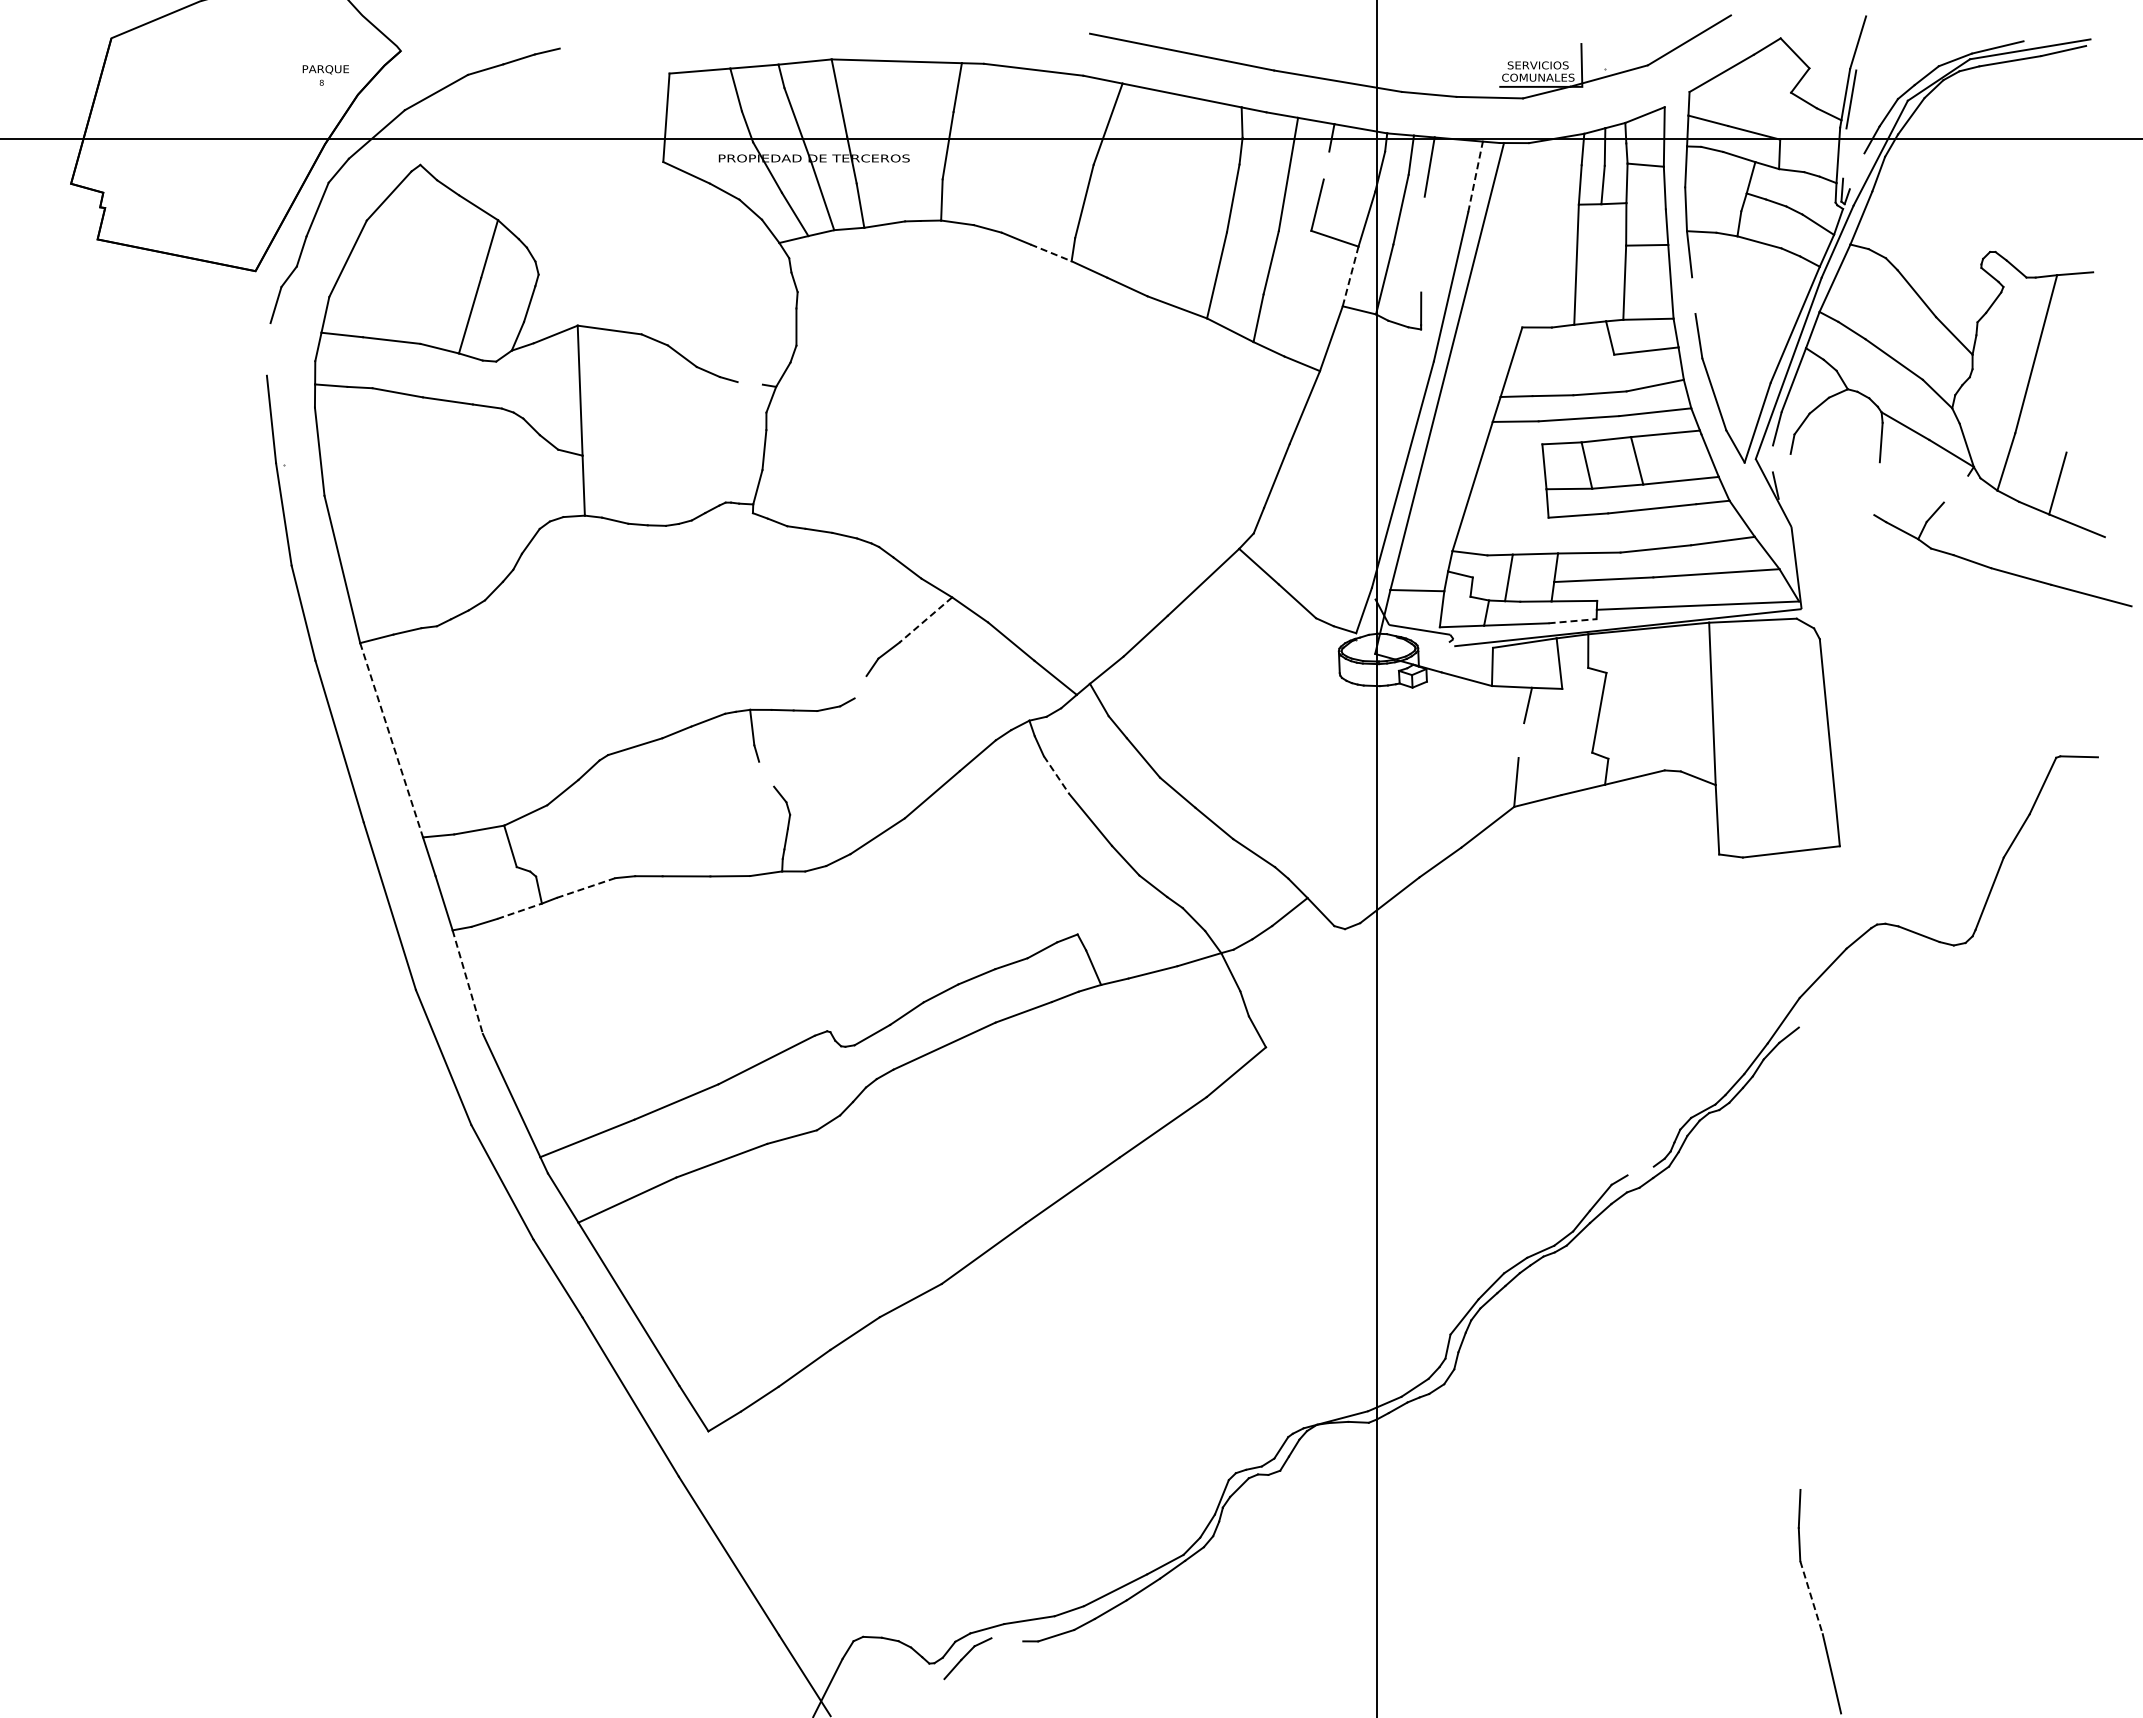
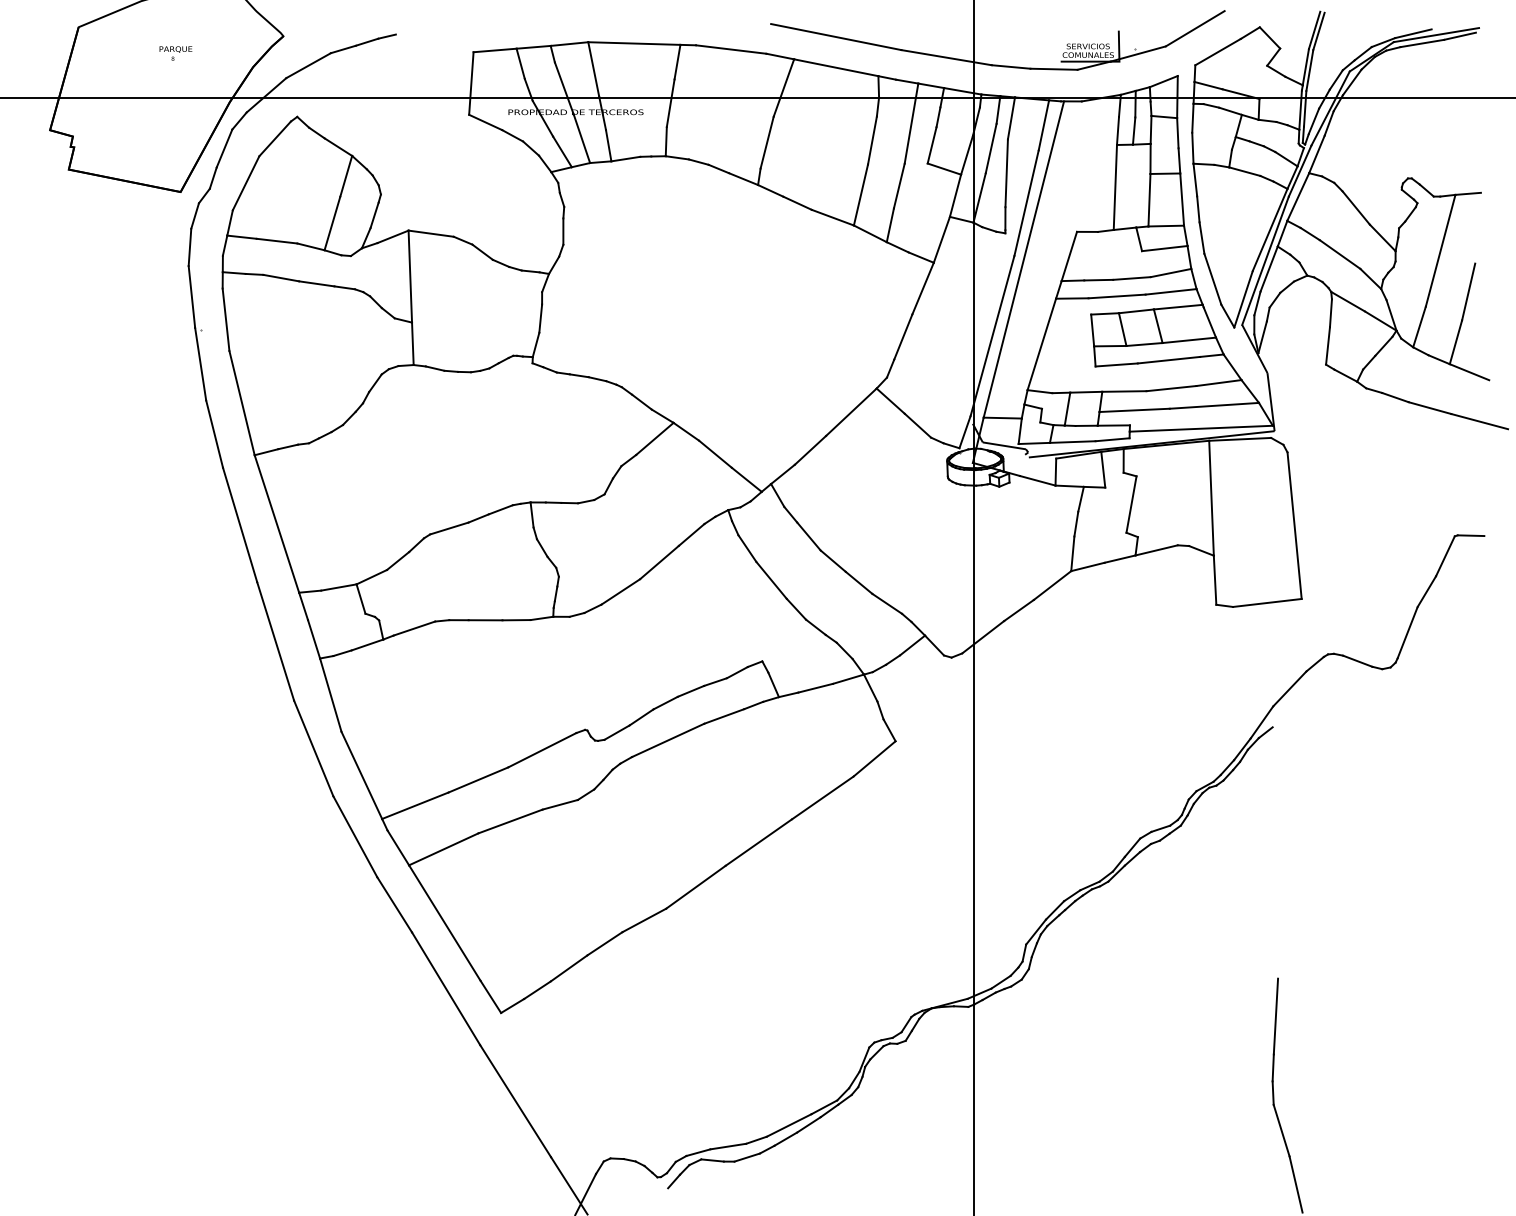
line: (1864, 43) -> (1319, 30), added
text: (325, 75) -> (175, 53), moved
line: (1844, 153) -> (1304, 108), added
line: (1326, 165) -> (938, 117), added
line: (1856, 171) -> (1313, 121), added
line: (1475, 176) -> (1043, 125), dashed -> solid
line: (1422, 244) -> (1006, 173), added
line: (1051, 253) -> (743, 179), dashed -> solid
line: (1350, 276) -> (955, 195), dashed -> solid
line: (1693, 295) -> (1198, 209), added
line: (268, 349) -> (189, 247), added
line: (749, 383) -> (530, 271), added
line: (2075, 412) -> (1468, 292), added
line: (1772, 458) -> (1254, 324), added
line: (1784, 475) -> (1262, 336), added
line: (1876, 488) -> (1327, 345), added
line: (1955, 488) -> (1383, 345), added
line: (925, 620) -> (654, 439), dashed -> solid
line: (1573, 621) -> (1113, 439), dashed -> solid
line: (860, 687) -> (608, 486), added
line: (391, 740) -> (276, 524), dashed -> solid
line: (1521, 740) -> (1076, 524), added
line: (766, 773) -> (542, 547), added
line: (1056, 775) -> (747, 548), dashed -> solid
line: (586, 888) -> (414, 628), dashed -> solid
line: (519, 911) -> (367, 645), dashed -> solid
line: (467, 982) -> (330, 695), dashed -> solid
line: (1640, 1170) -> (1160, 828), added
line: (1803, 1435) -> (1275, 1015), added
line: (1811, 1598) -> (1281, 1131), dashed -> solid
line: (1007, 1639) -> (712, 1160), added

